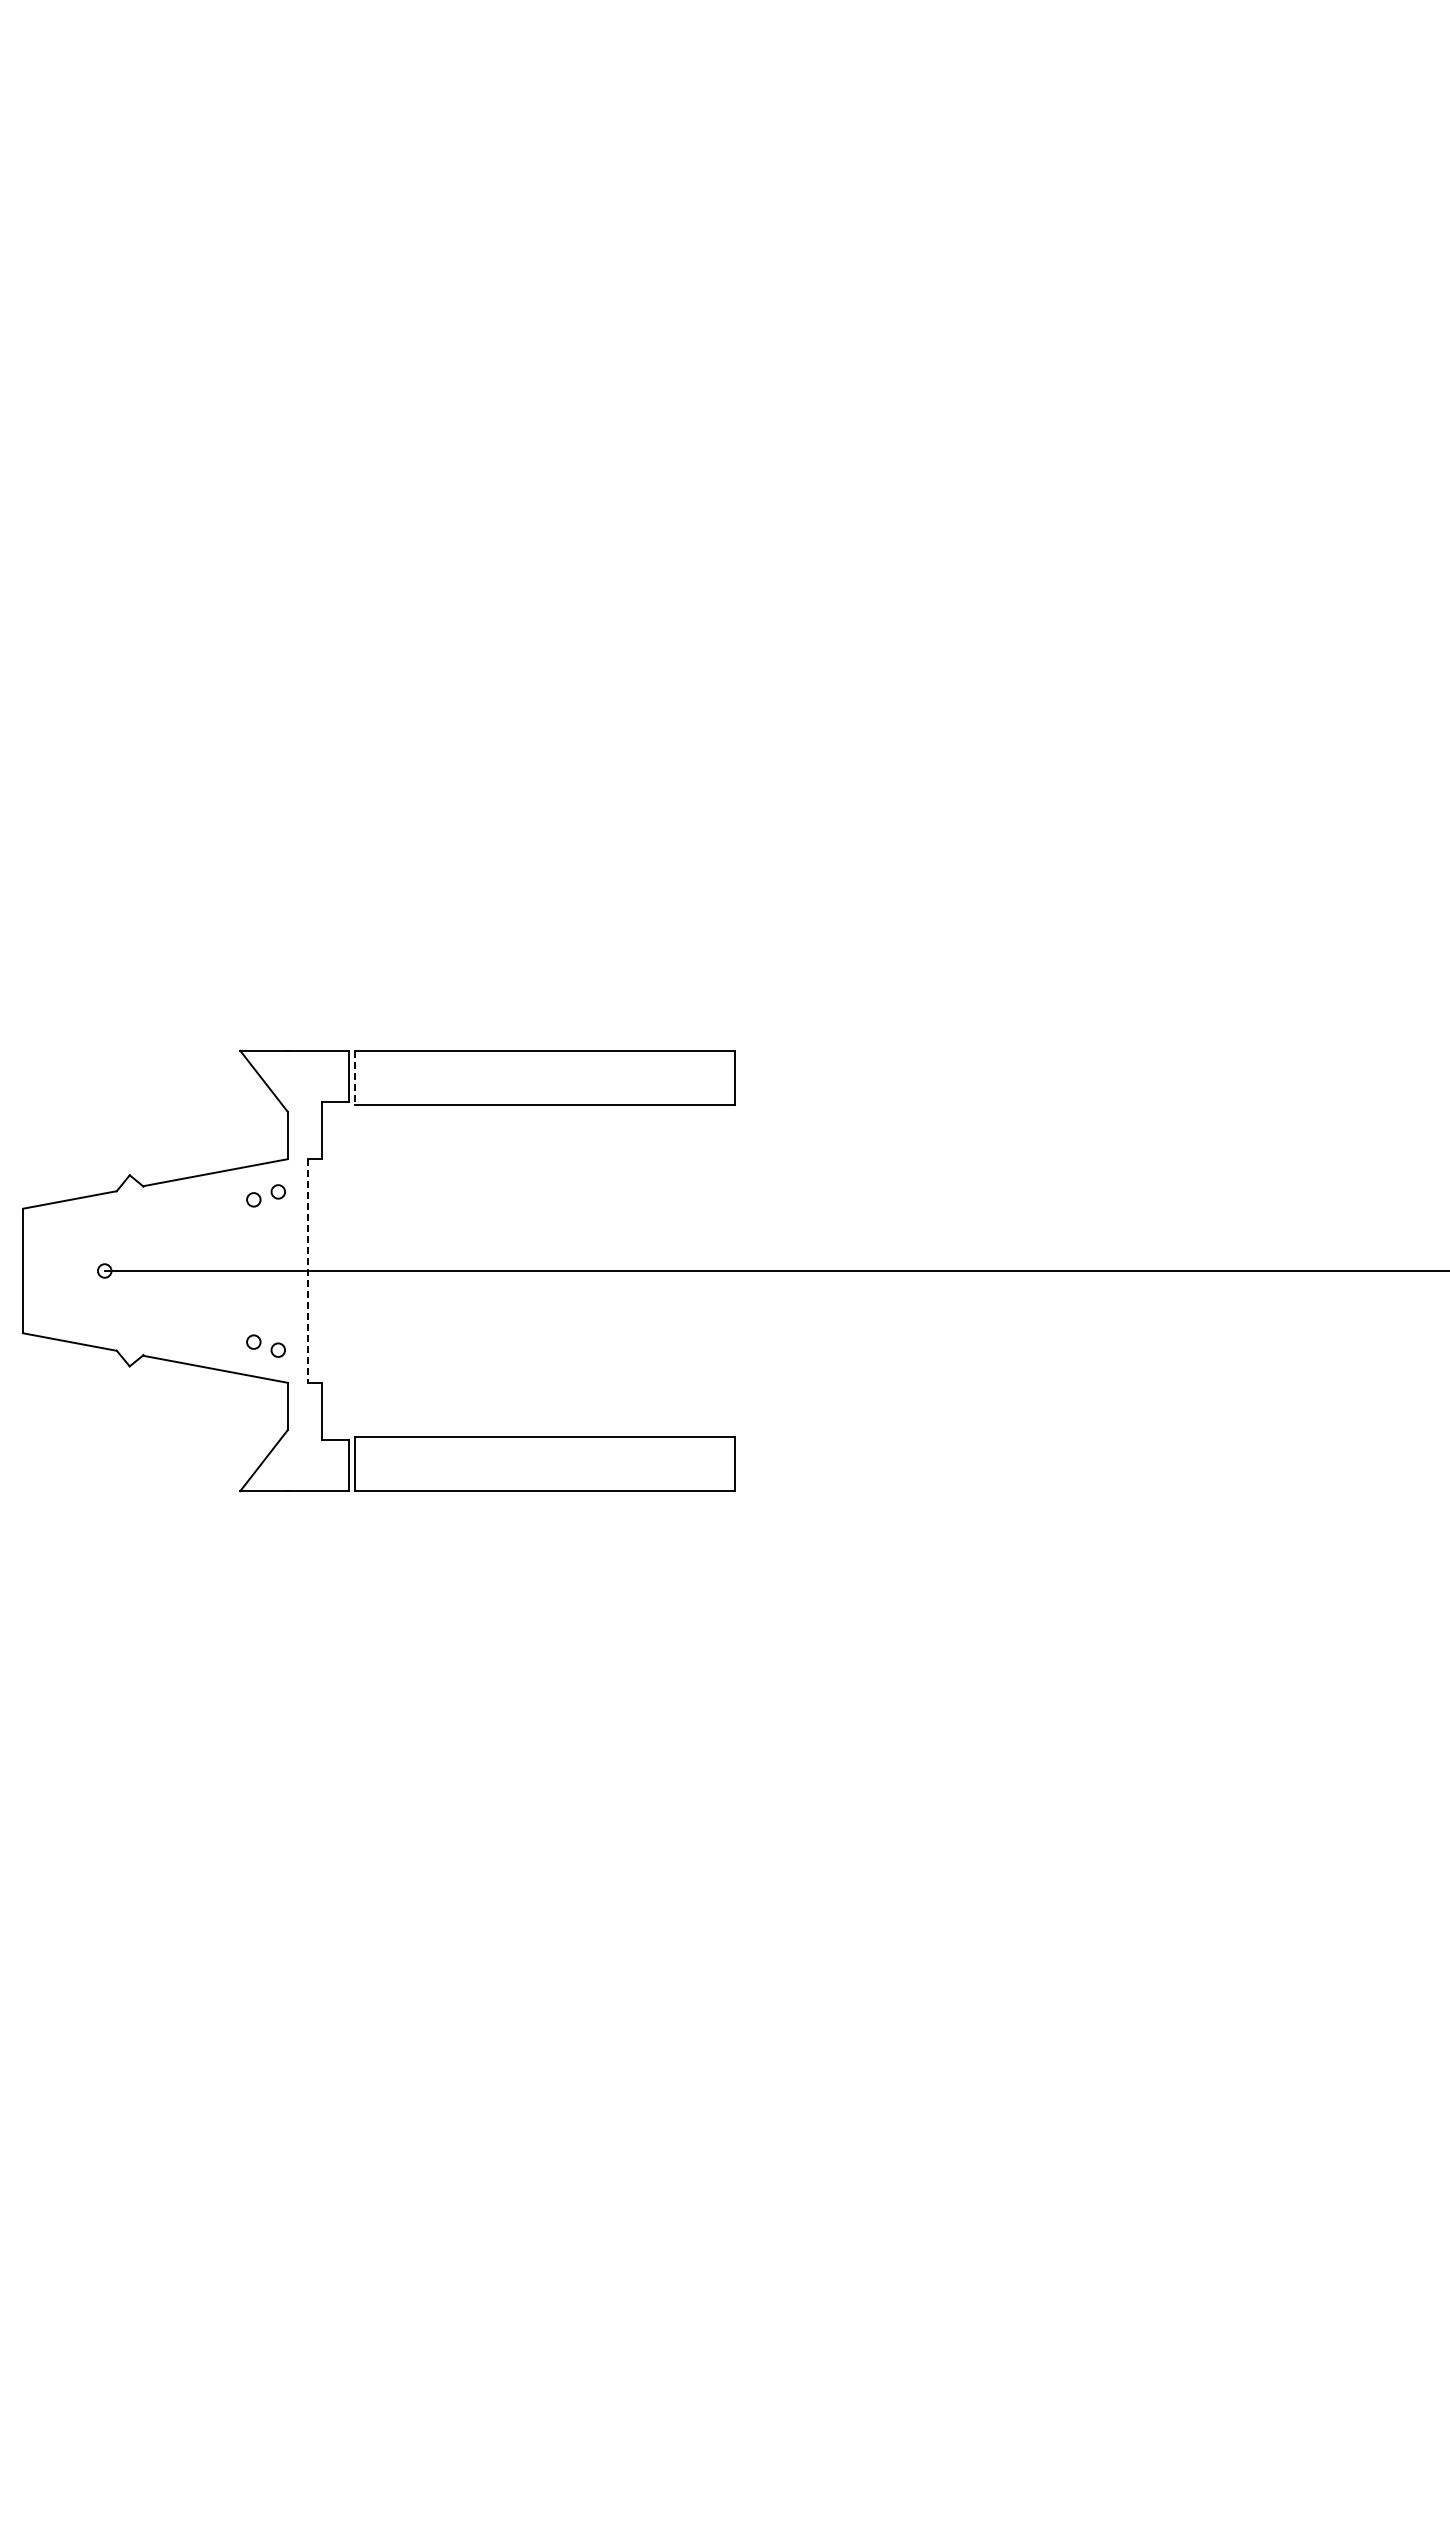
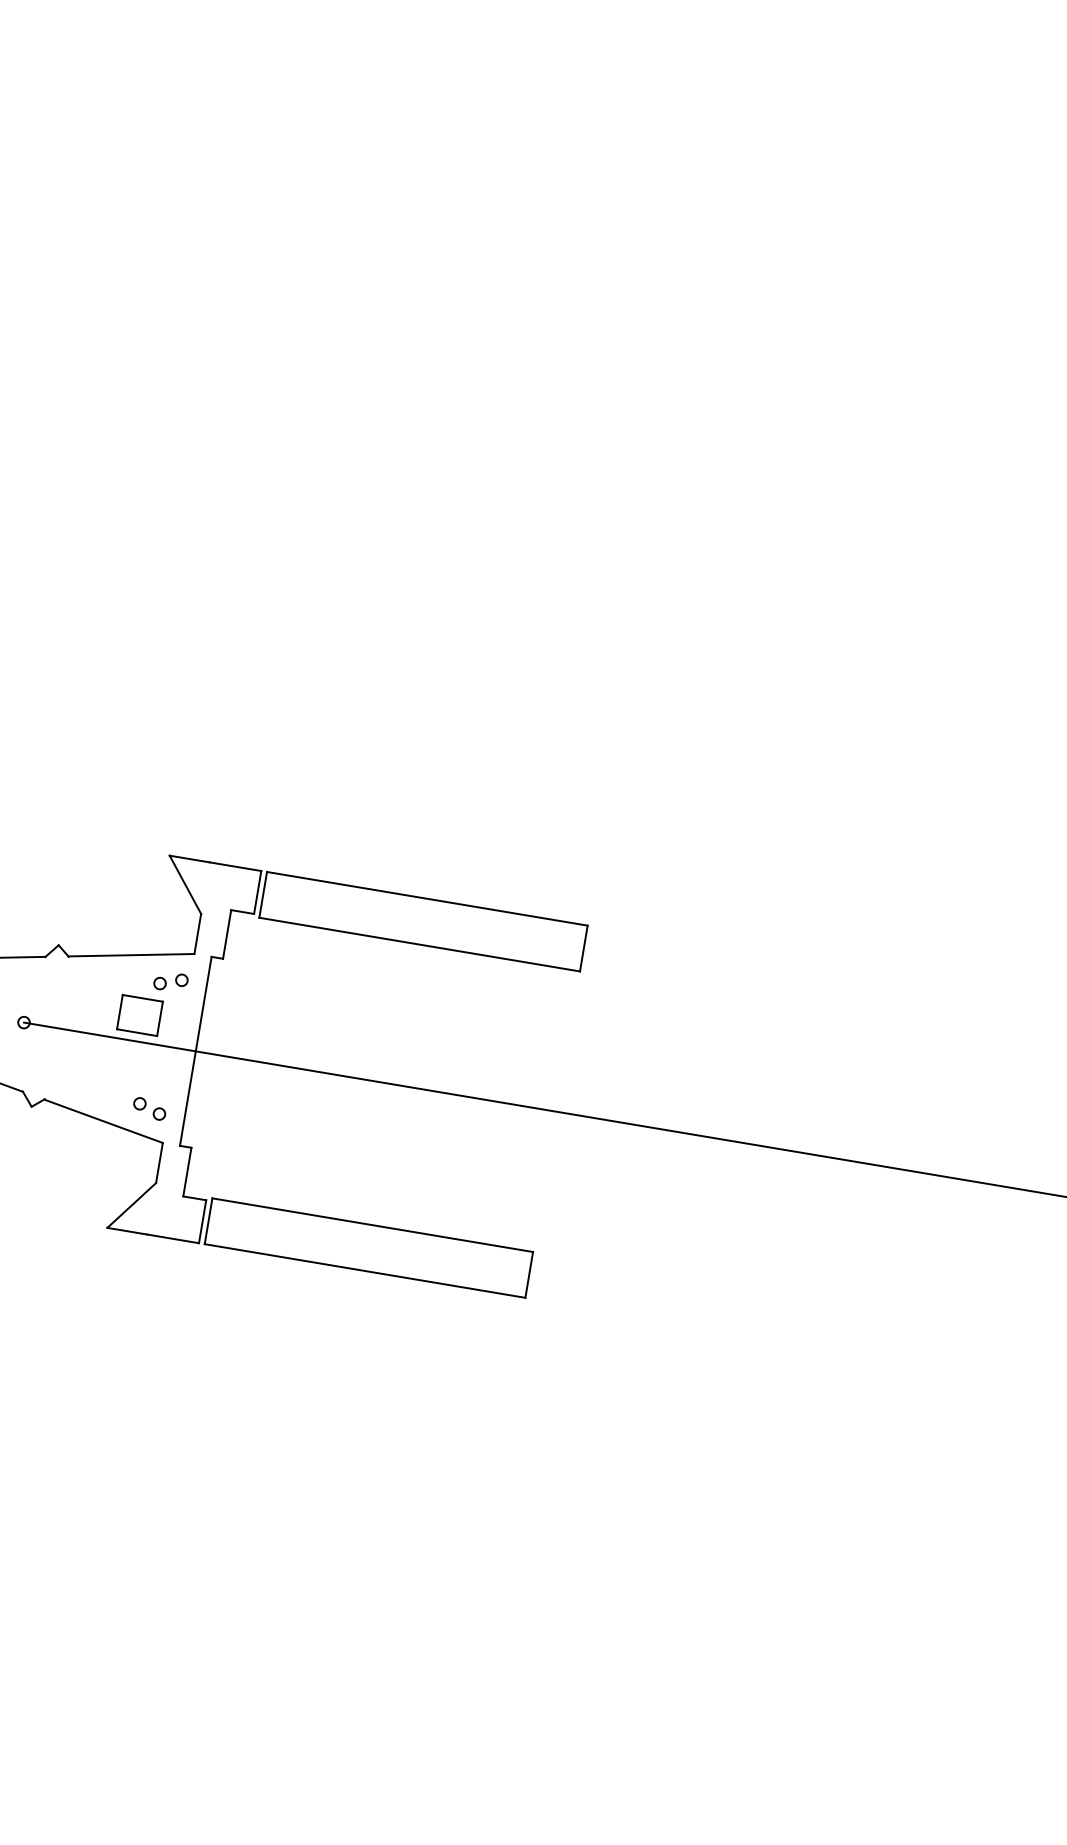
line: (355, 1078) -> (263, 895), dashed -> solid
part: (236, 1240) -> (139, 1015), added
line: (308, 1271) -> (196, 1051), dashed -> solid

